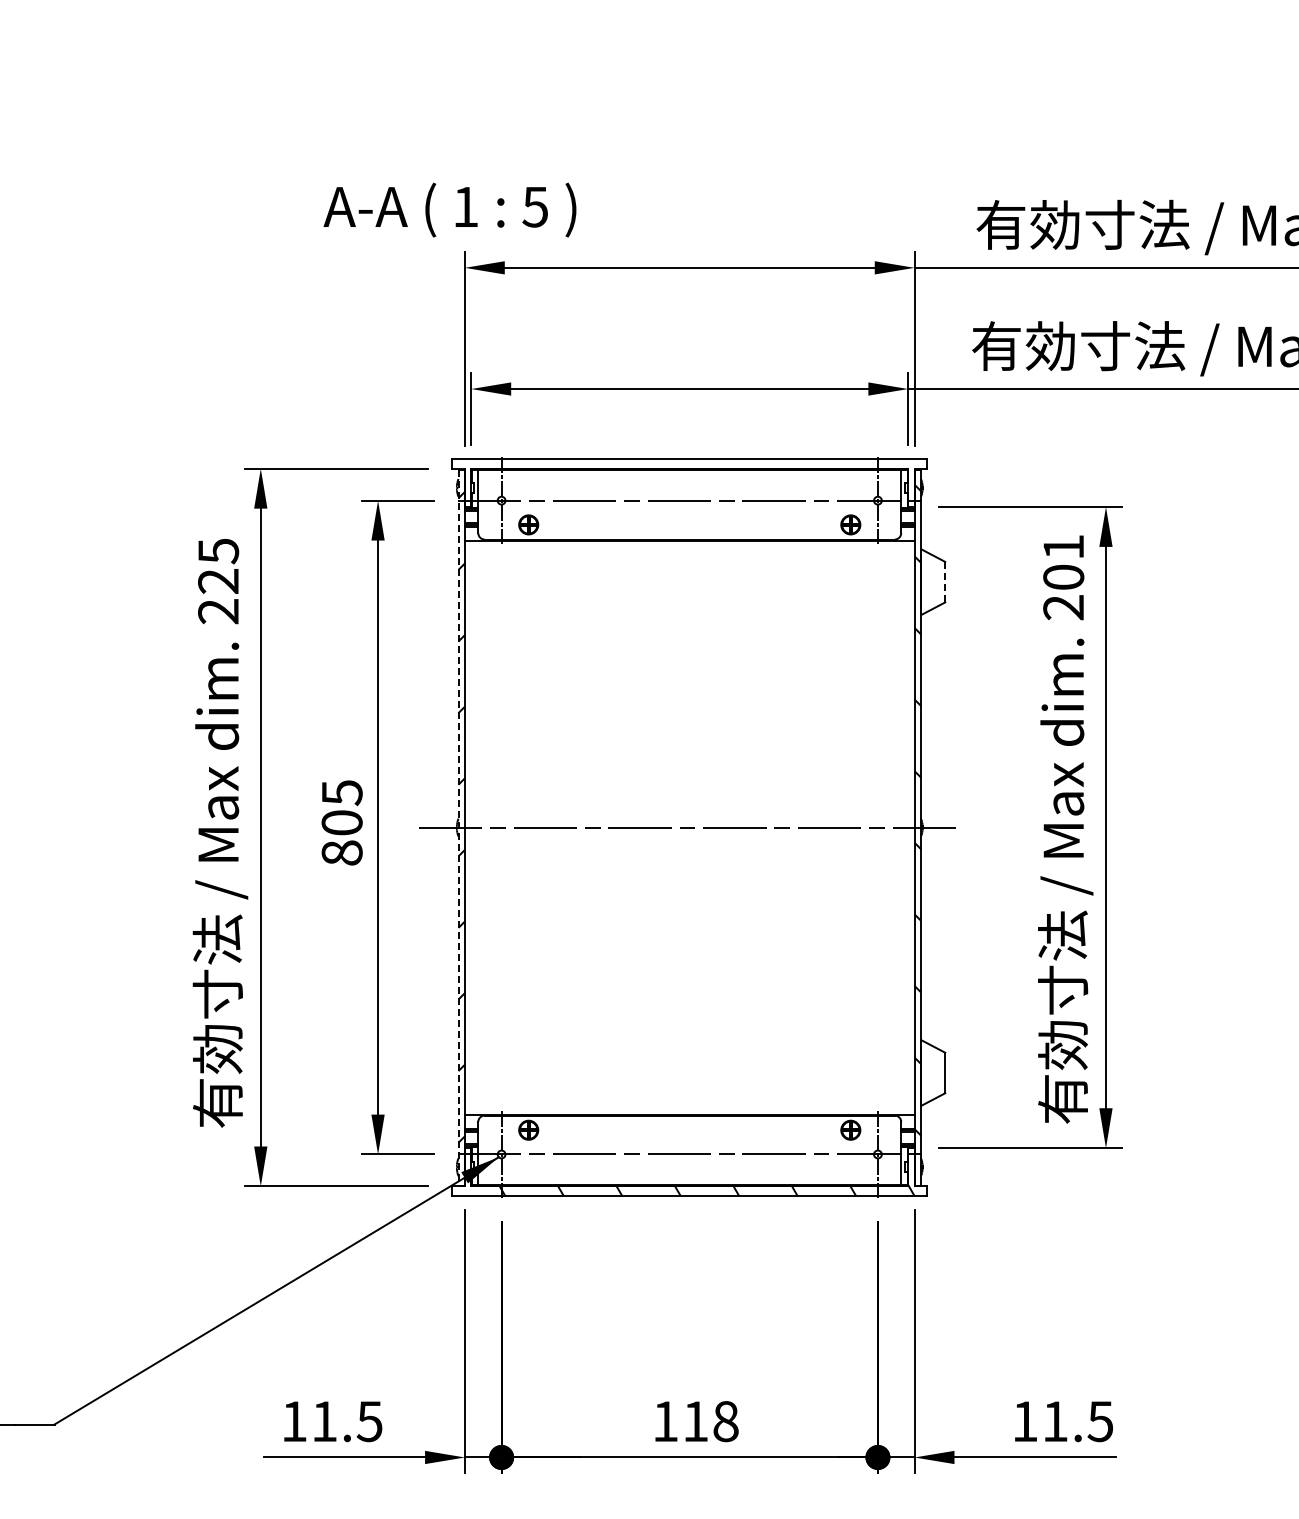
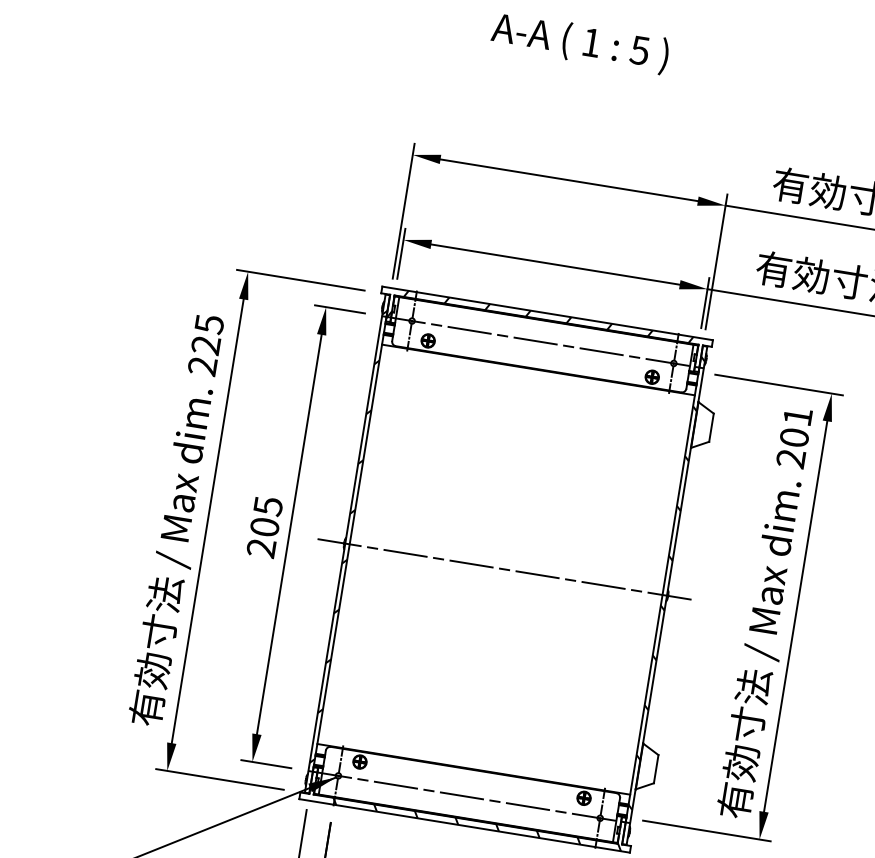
text: (449, 209) -> (579, 42), moved
hatch: (681, 480) -> (539, 327), added
line: (945, 581) -> (711, 427), dashed -> solid
line: (458, 828) -> (345, 544), dashed -> solid
text: (341, 852) -> (261, 547), 805 -> 205

